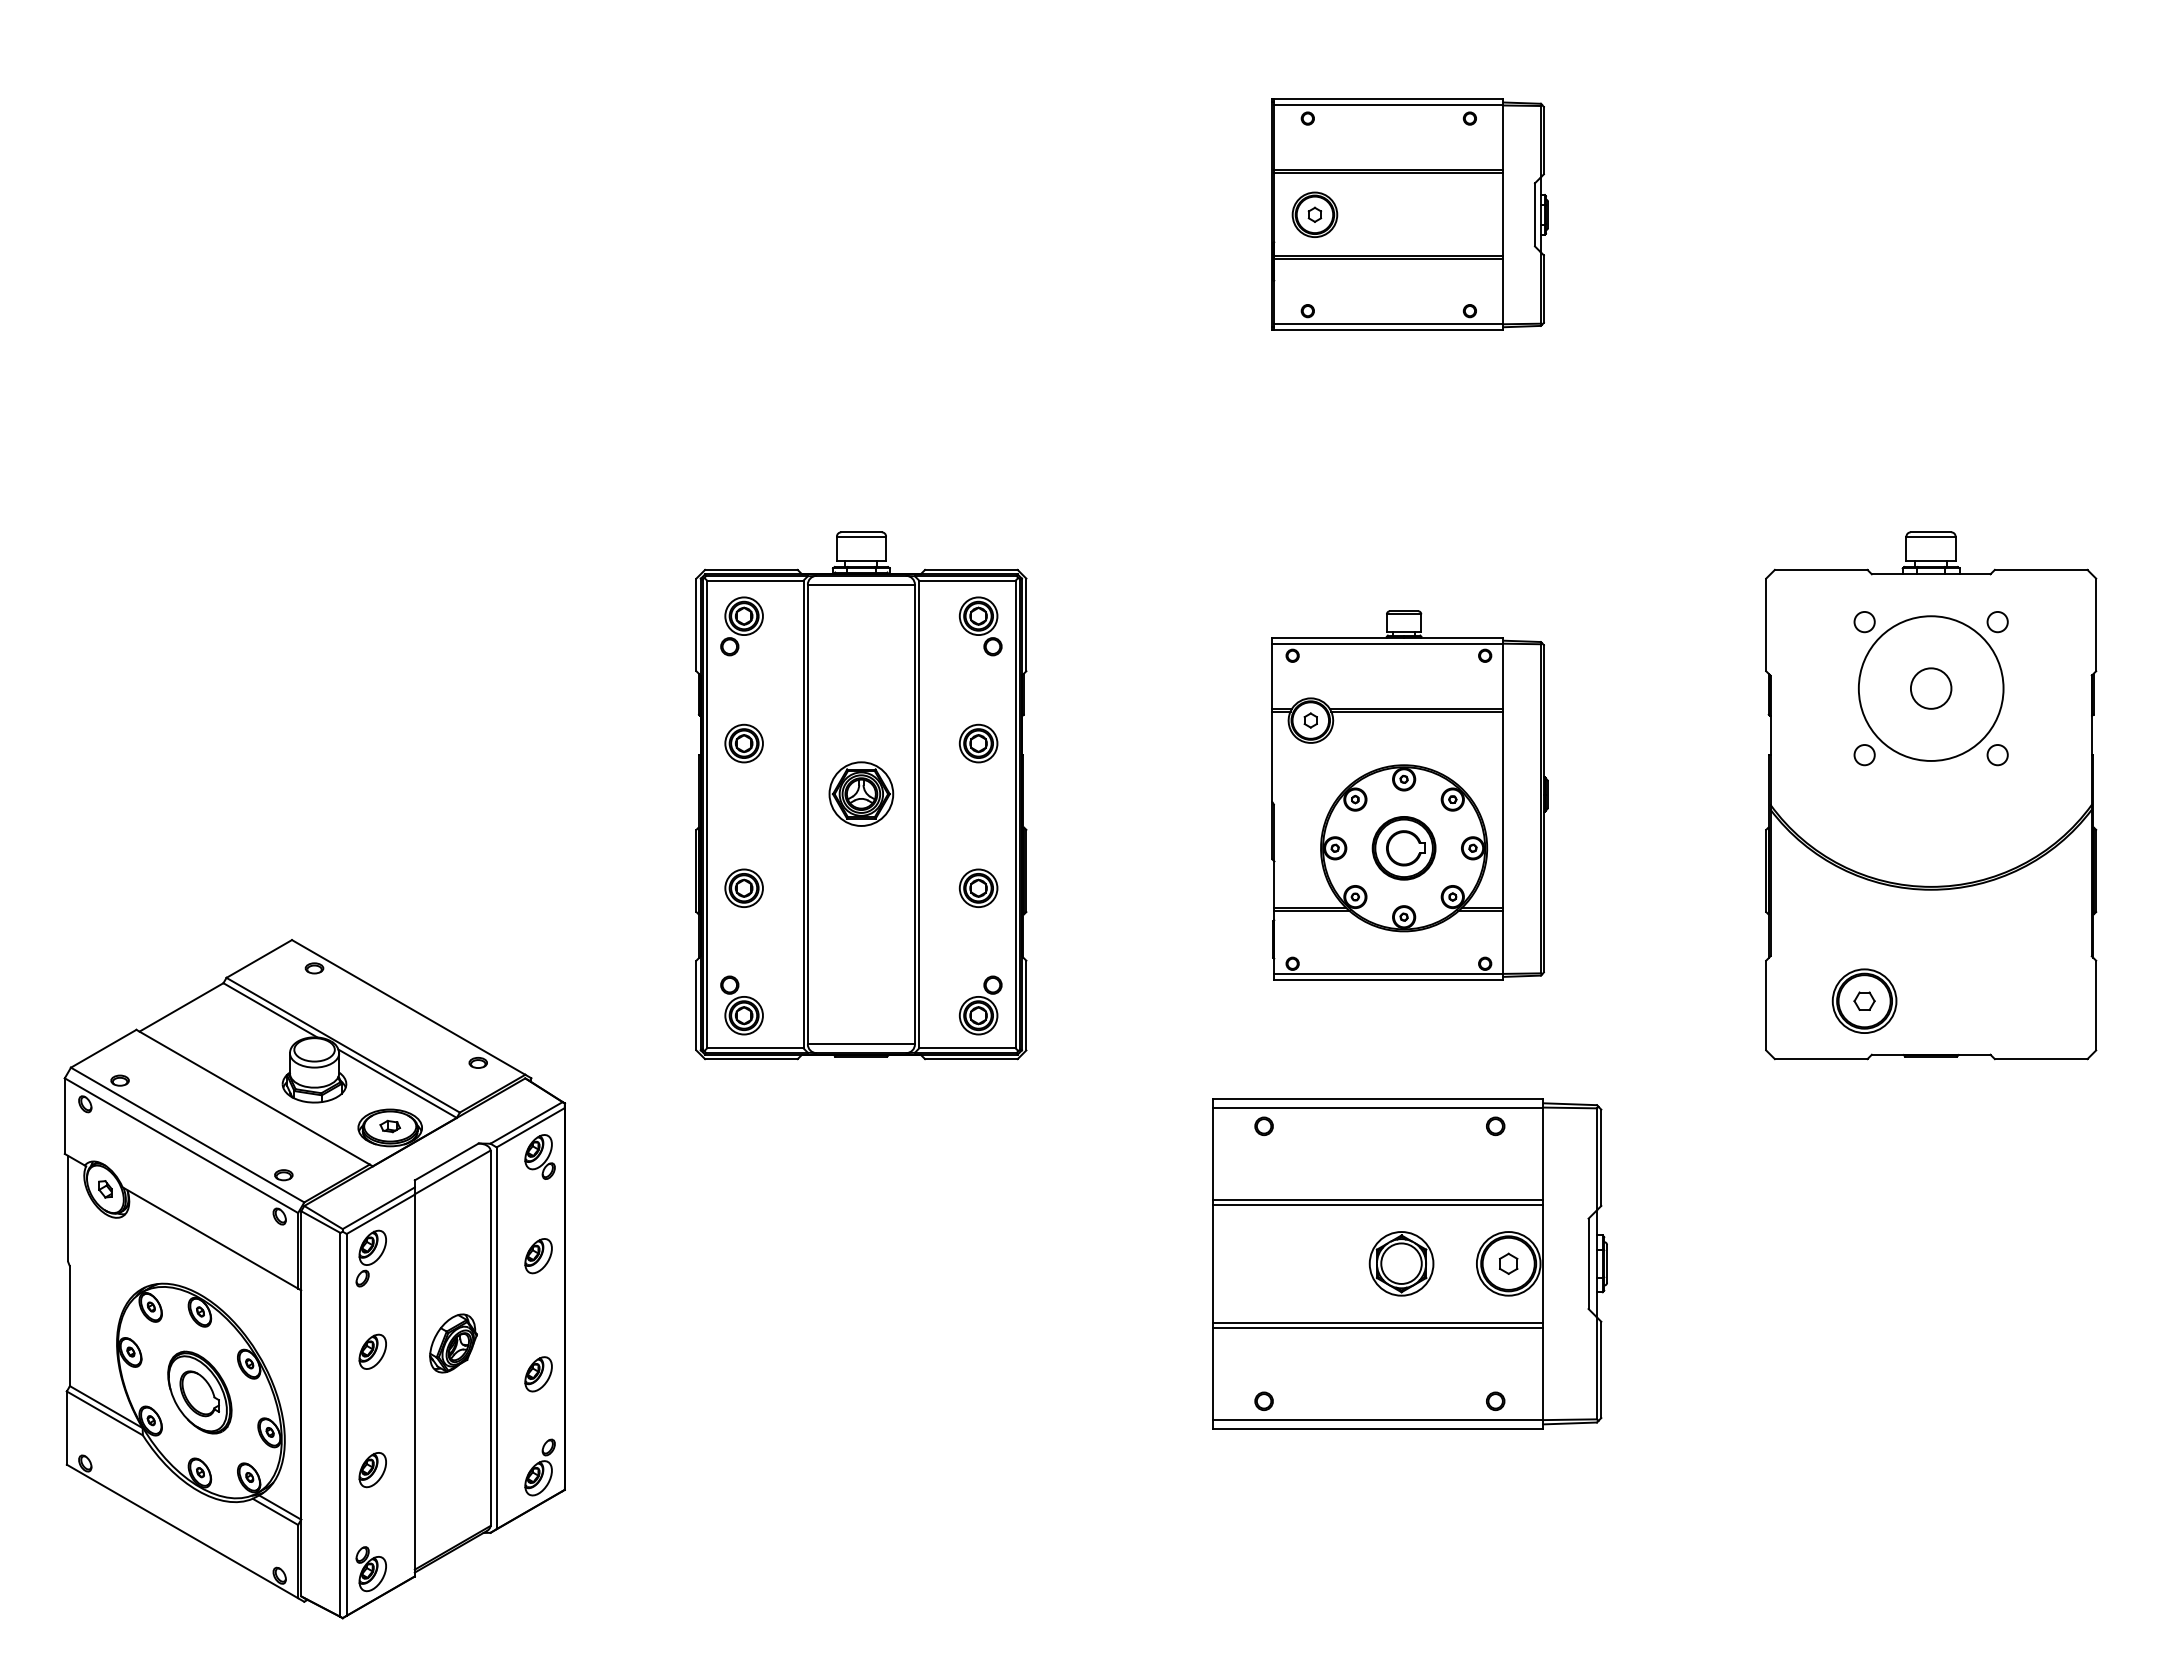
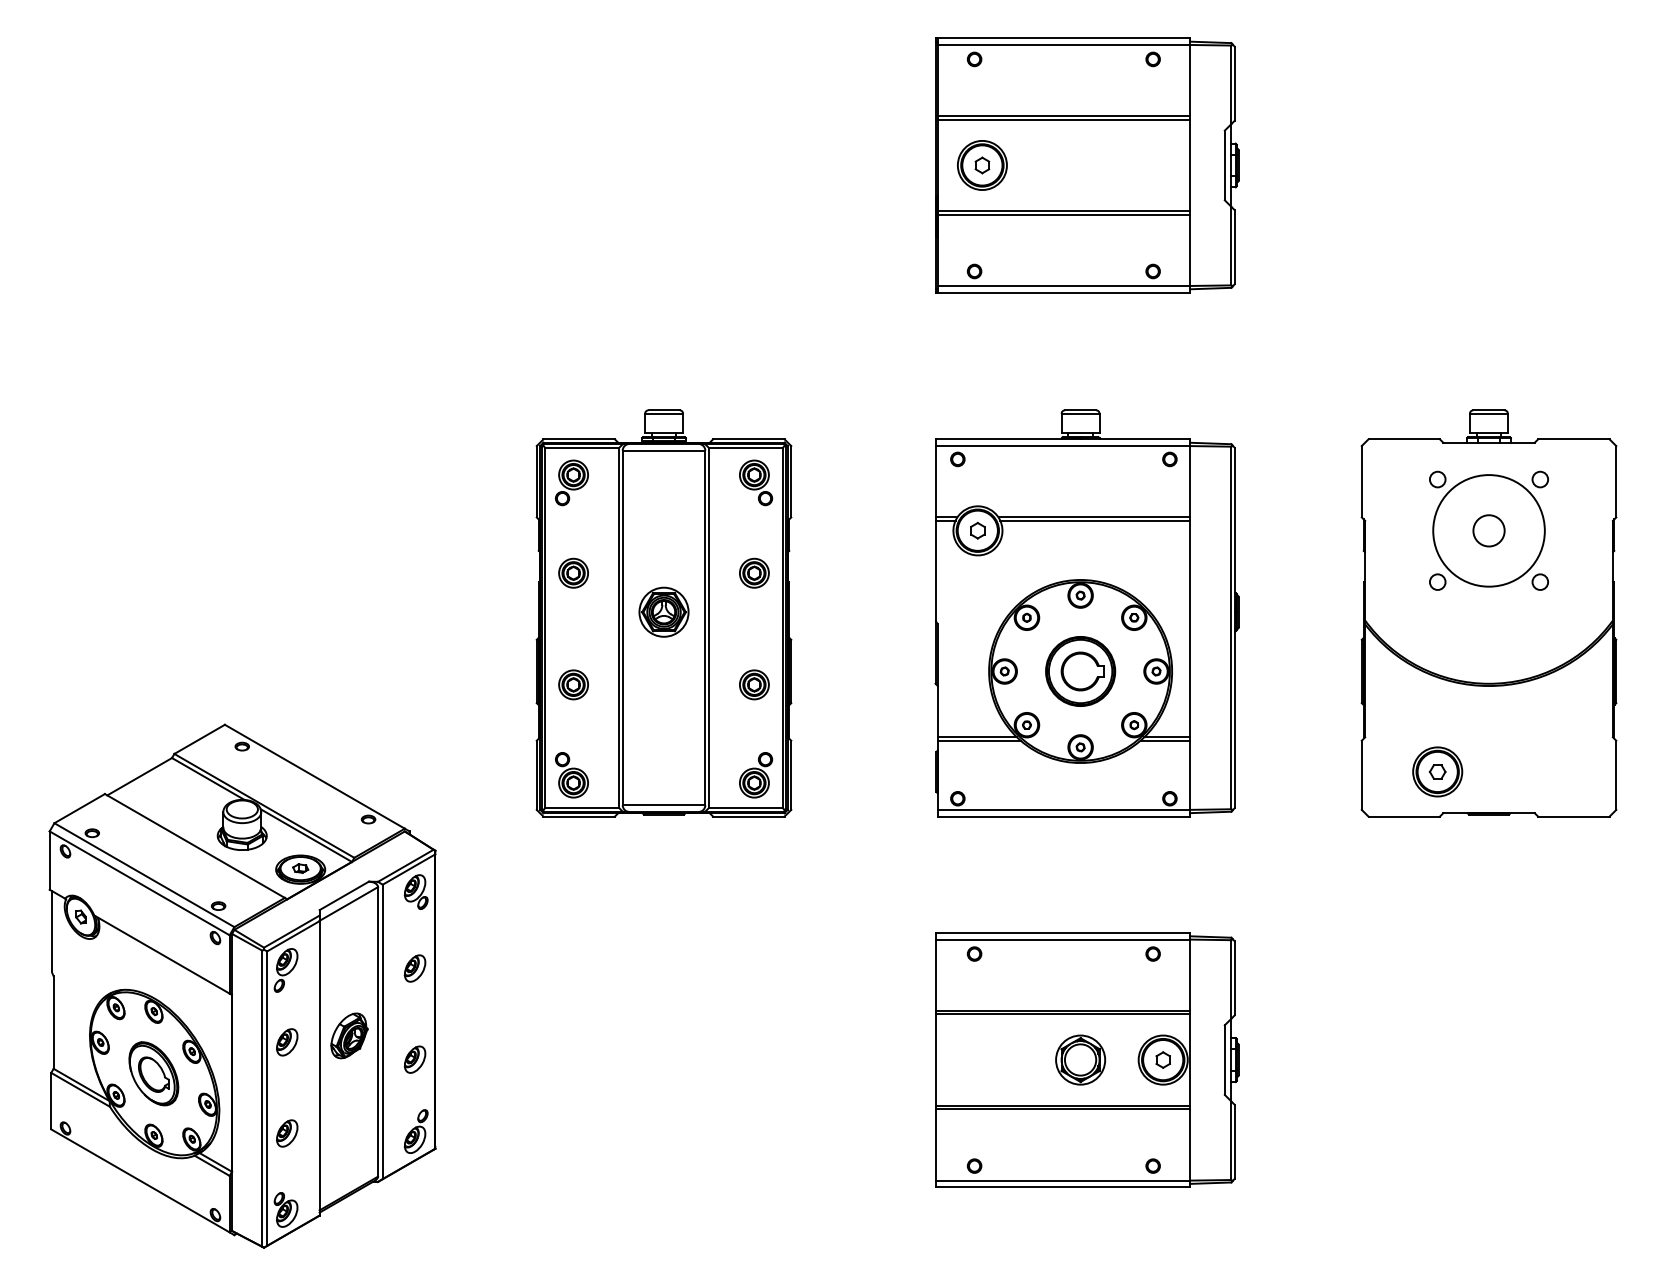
part: (1409, 214) -> (1086, 165), size x1.43
part: (1409, 795) -> (1086, 613), size x1.43
part: (1409, 1263) -> (1086, 1059), moved

